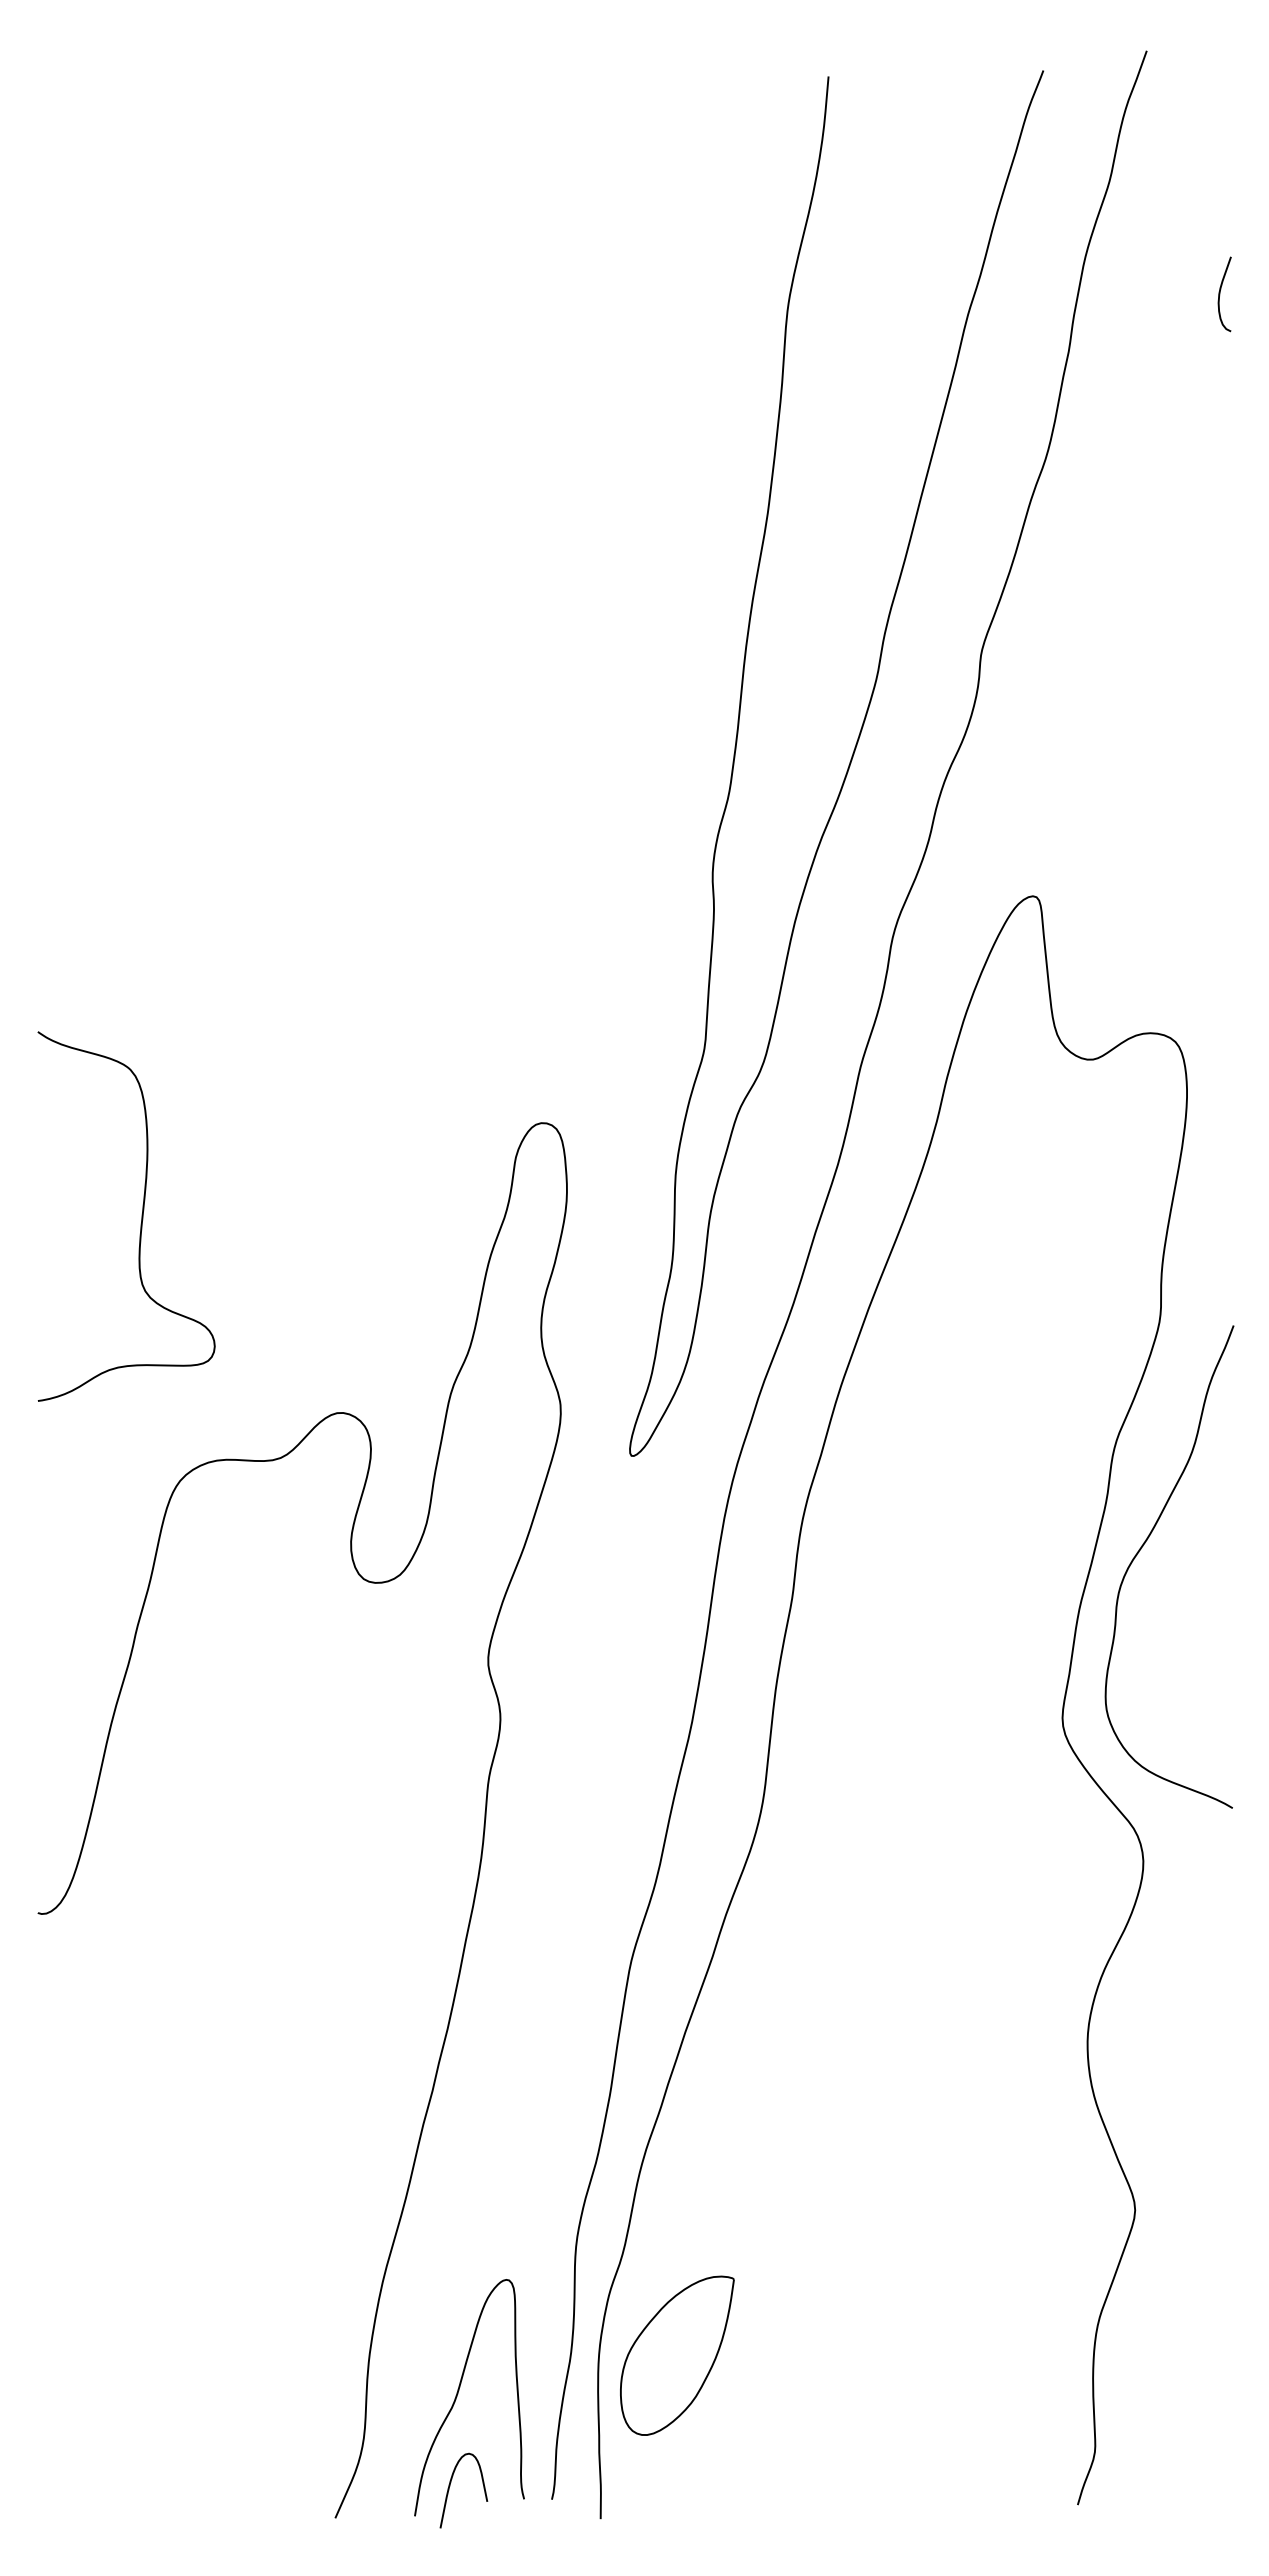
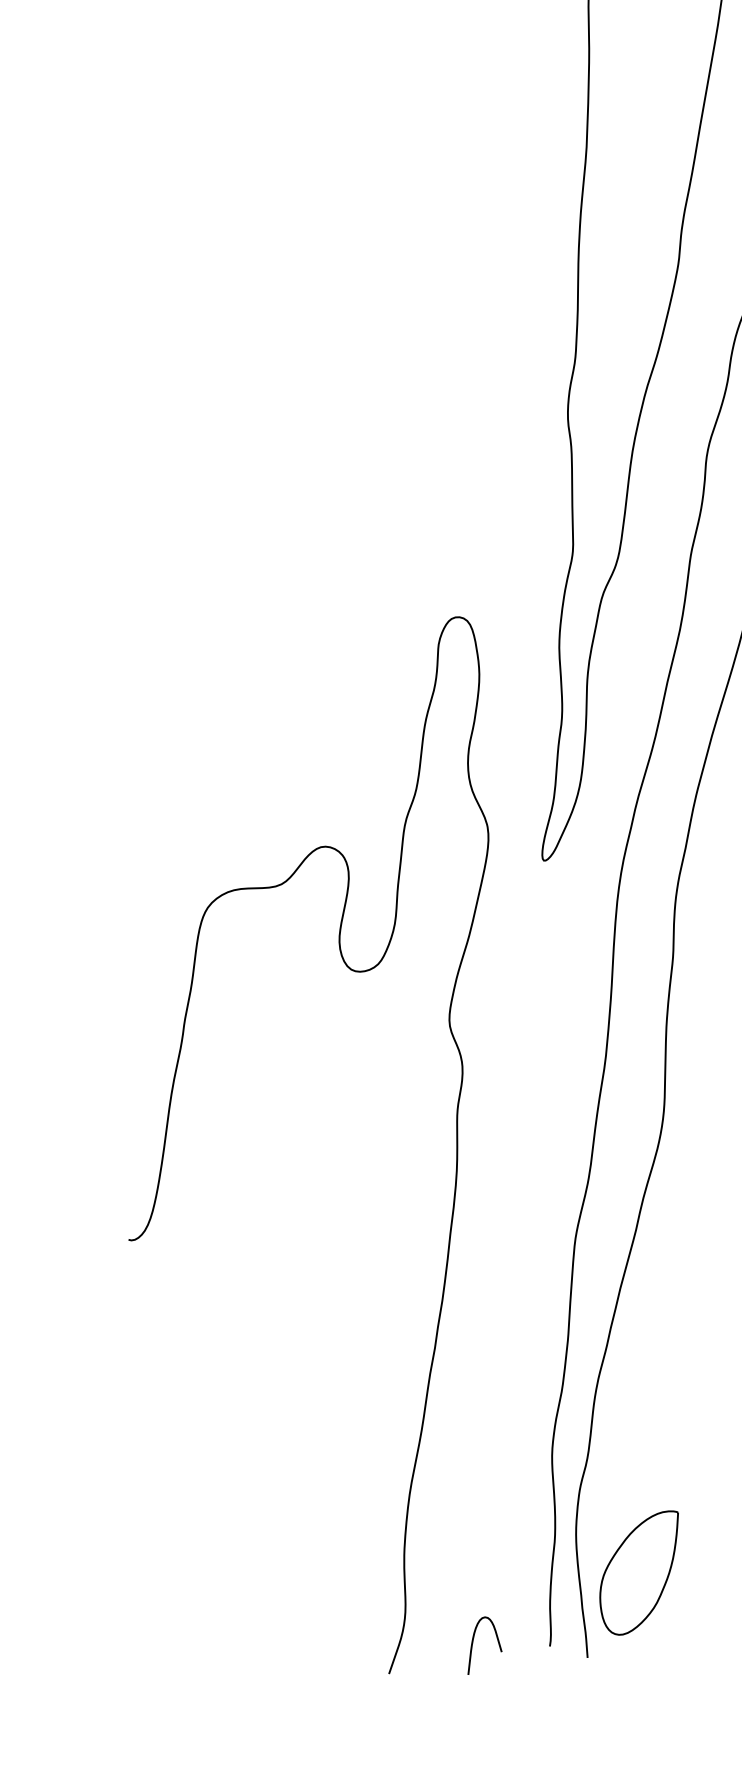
curve: (141, 1216) -> (162, 712), removed
part: (677, 2355) -> (640, 1573), moved
curve: (458, 2394) -> (473, 1573), removed

